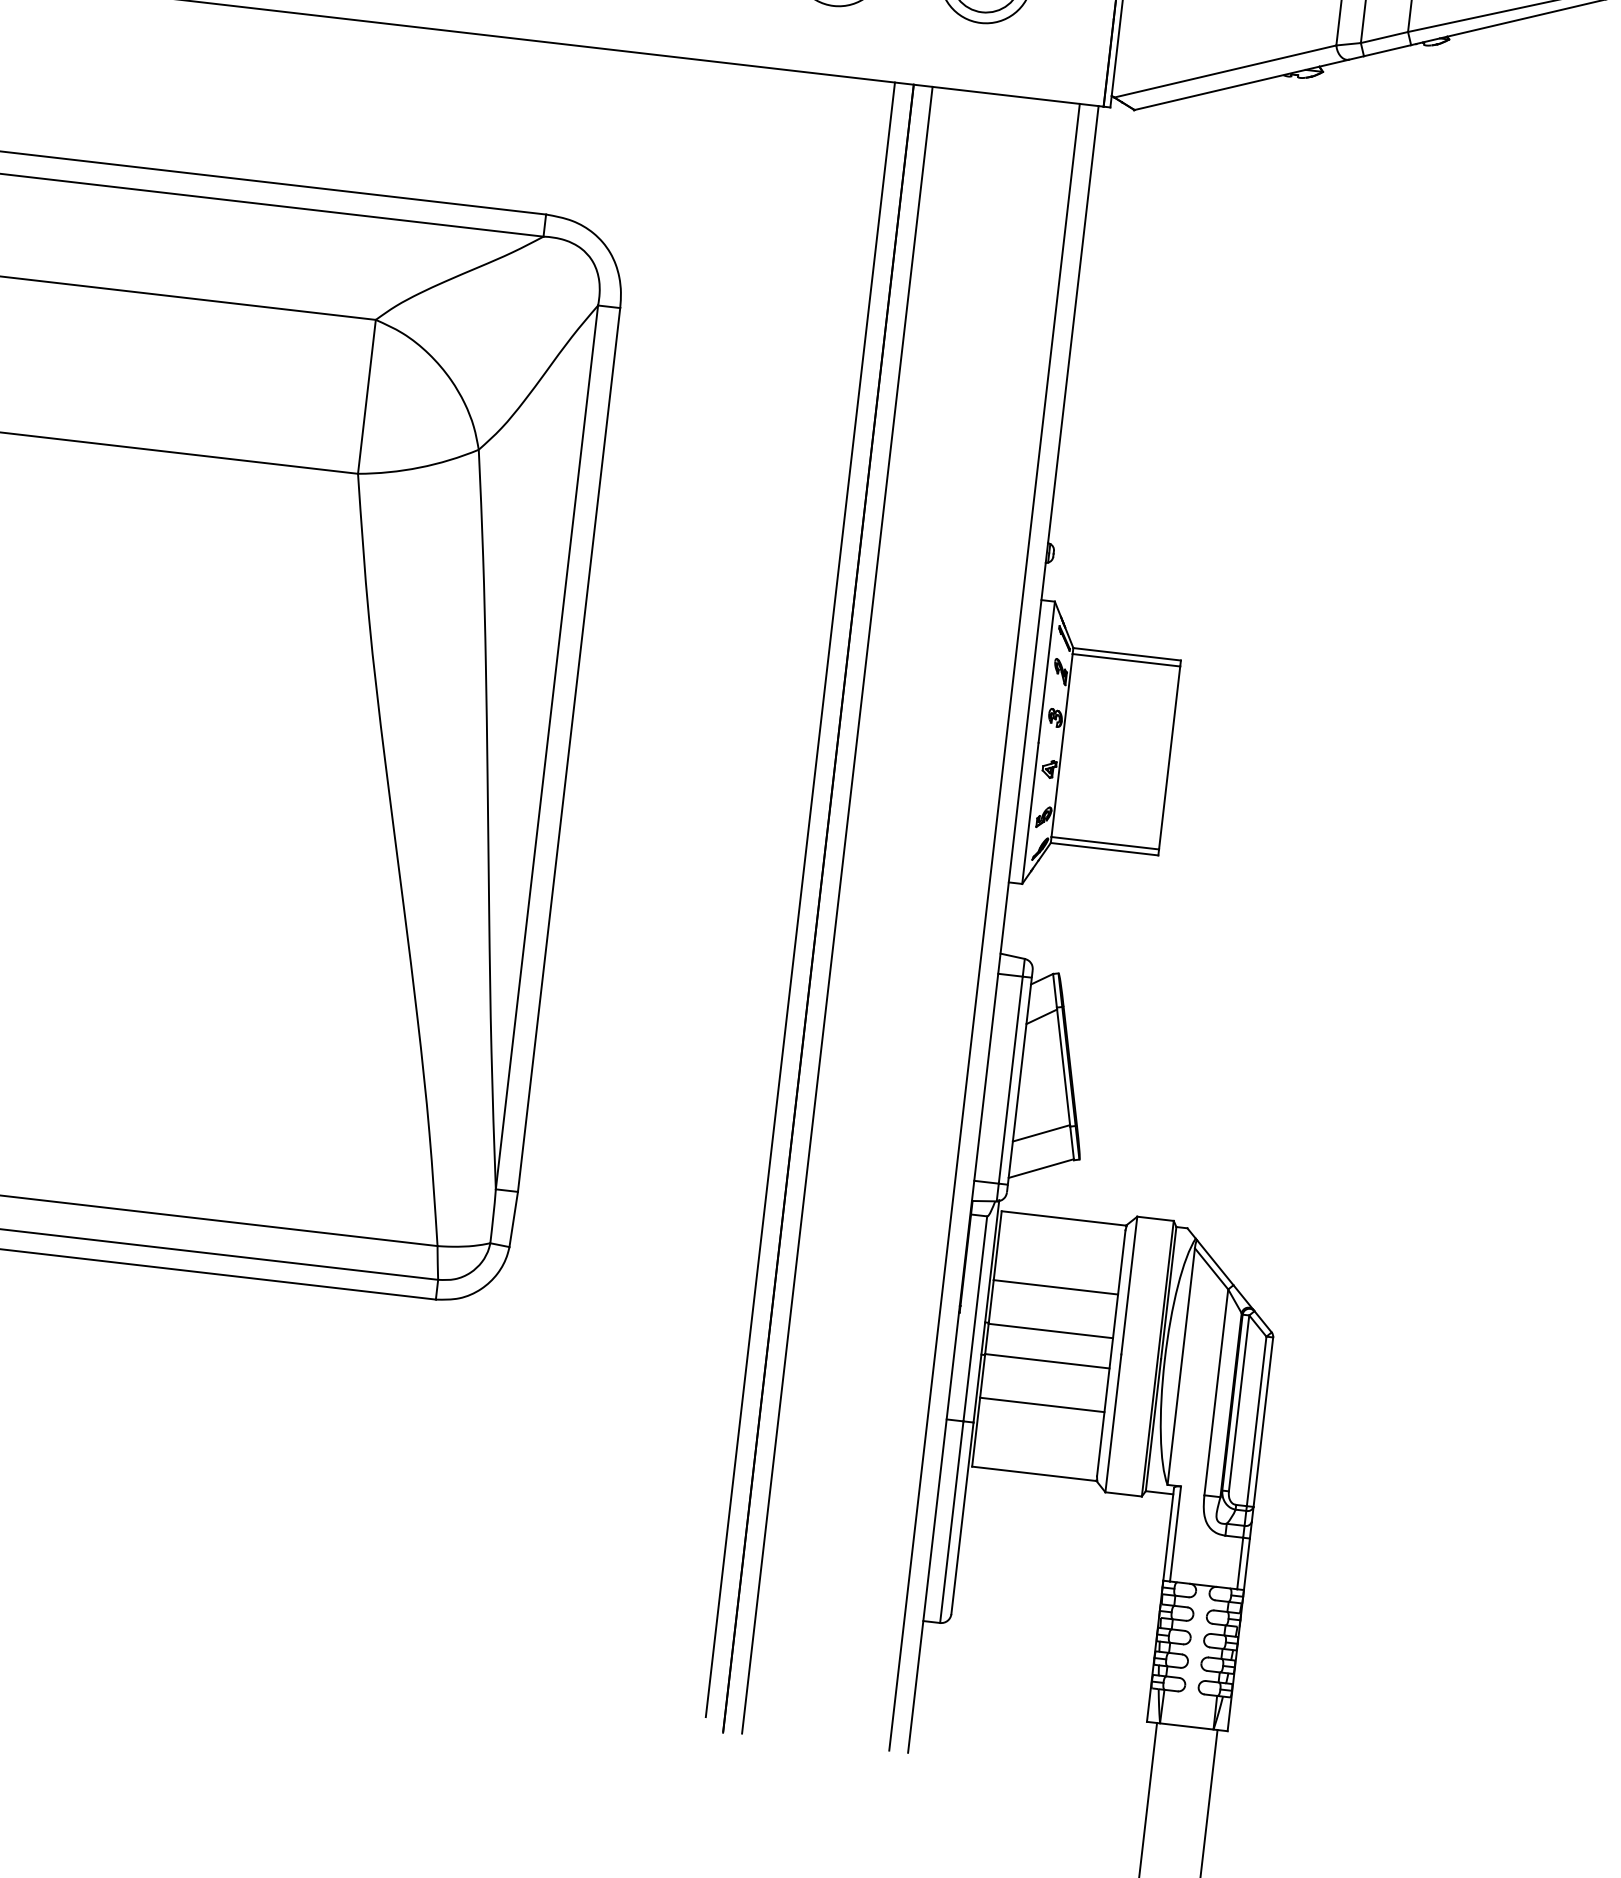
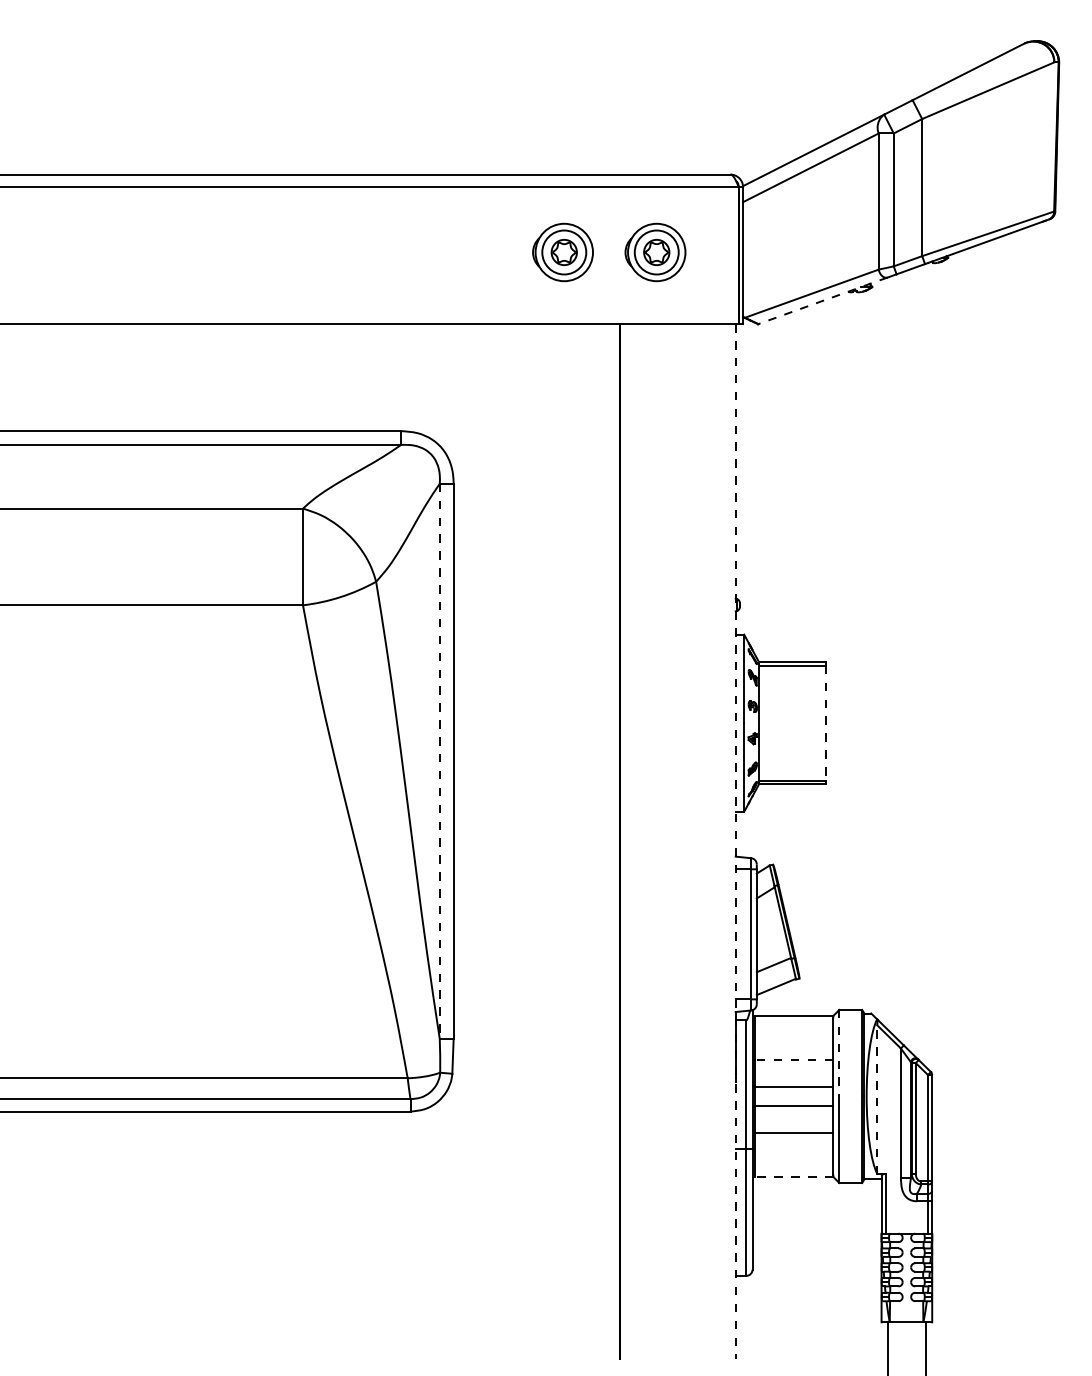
line: (1241, 84) -> (822, 300), solid -> dashed
line: (546, 747) -> (439, 761), solid -> dashed
line: (1169, 758) -> (826, 723), solid -> dashed
line: (799, 899) -> (607, 837), removed
line: (837, 910) -> (631, 841), removed
line: (983, 927) -> (723, 841), removed
line: (1003, 929) -> (735, 841), solid -> dashed
line: (1129, 1286) -> (839, 1053), solid -> dashed
line: (1055, 1287) -> (793, 1059), solid -> dashed
line: (1181, 1366) -> (877, 1099), solid -> dashed
line: (1033, 1473) -> (793, 1176), solid -> dashed

